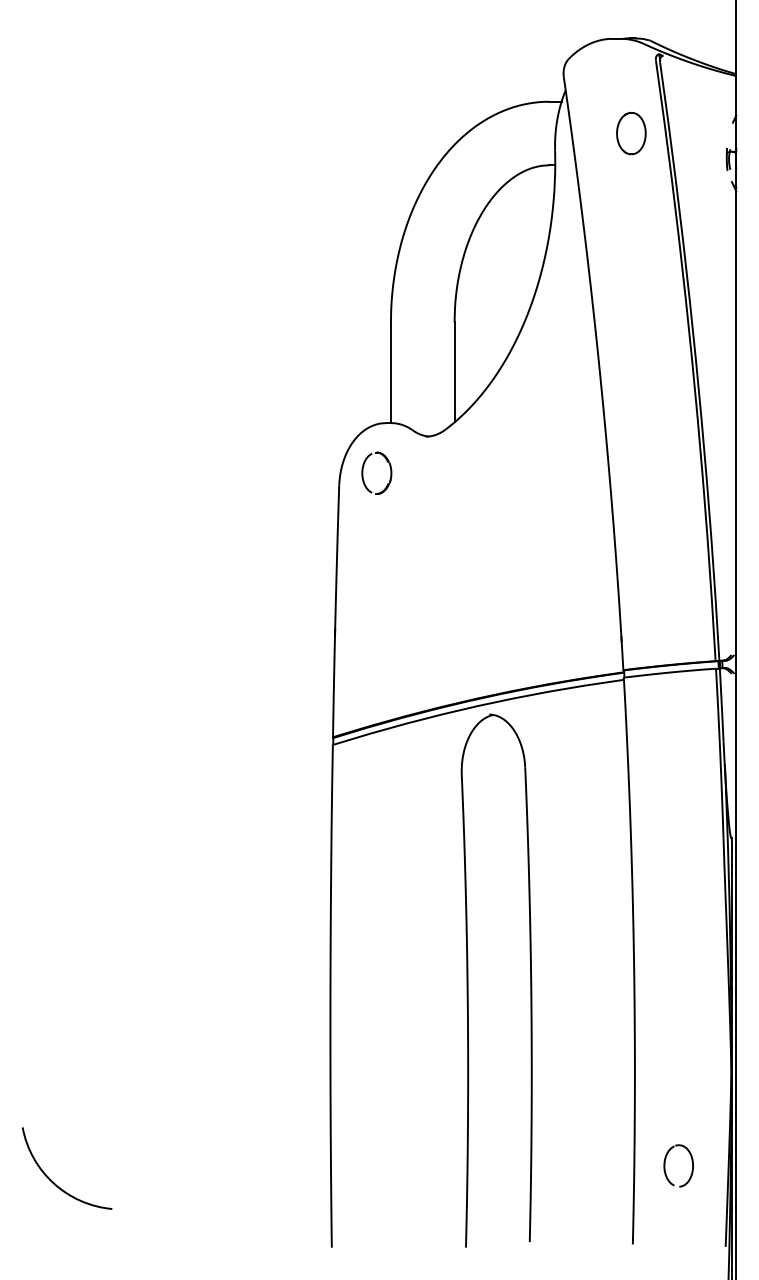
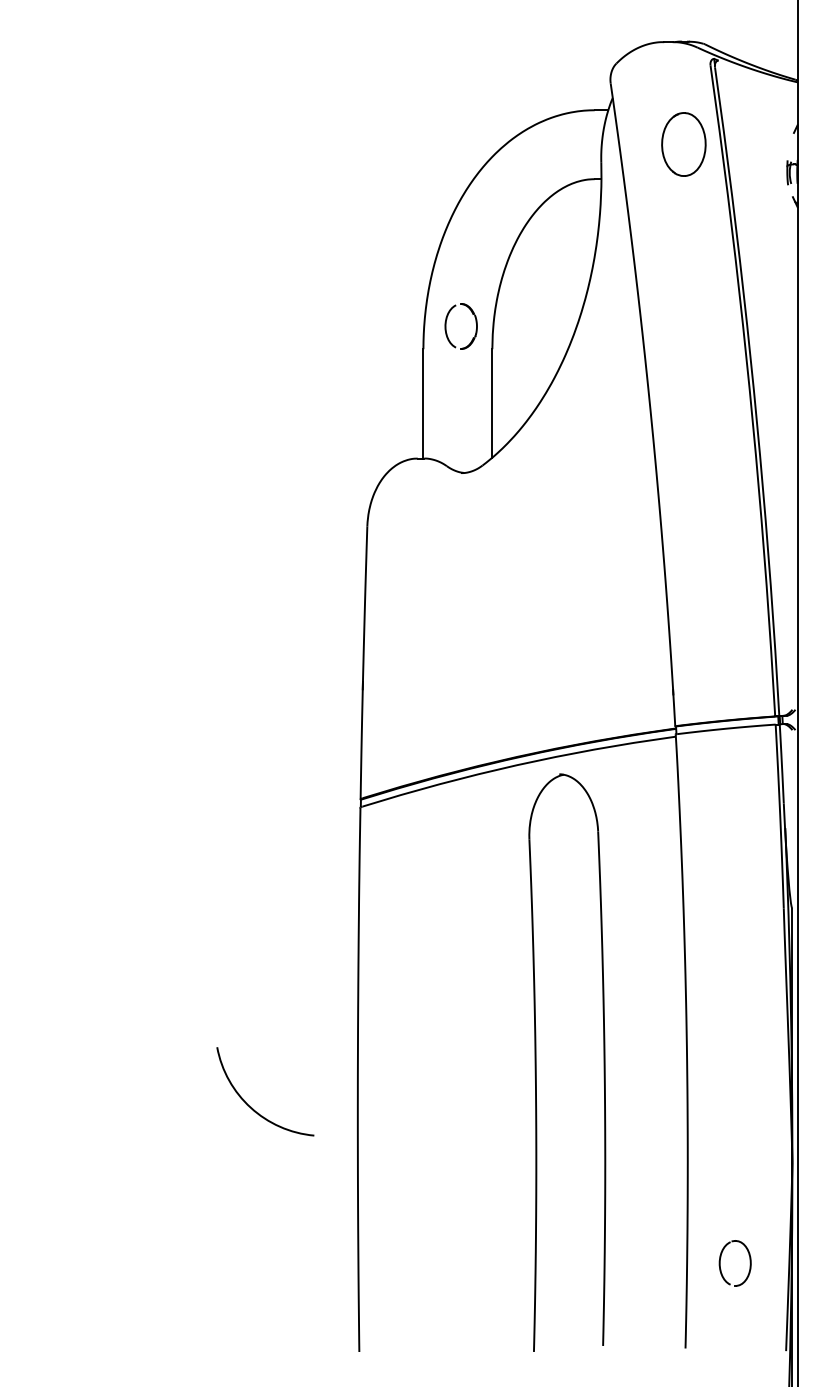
part: (631, 133) -> (684, 144), size x1.4
part: (363, 472) -> (446, 325), moved
part: (468, 980) -> (536, 1062), moved
arc: (53, 1181) -> (250, 1105), moved

